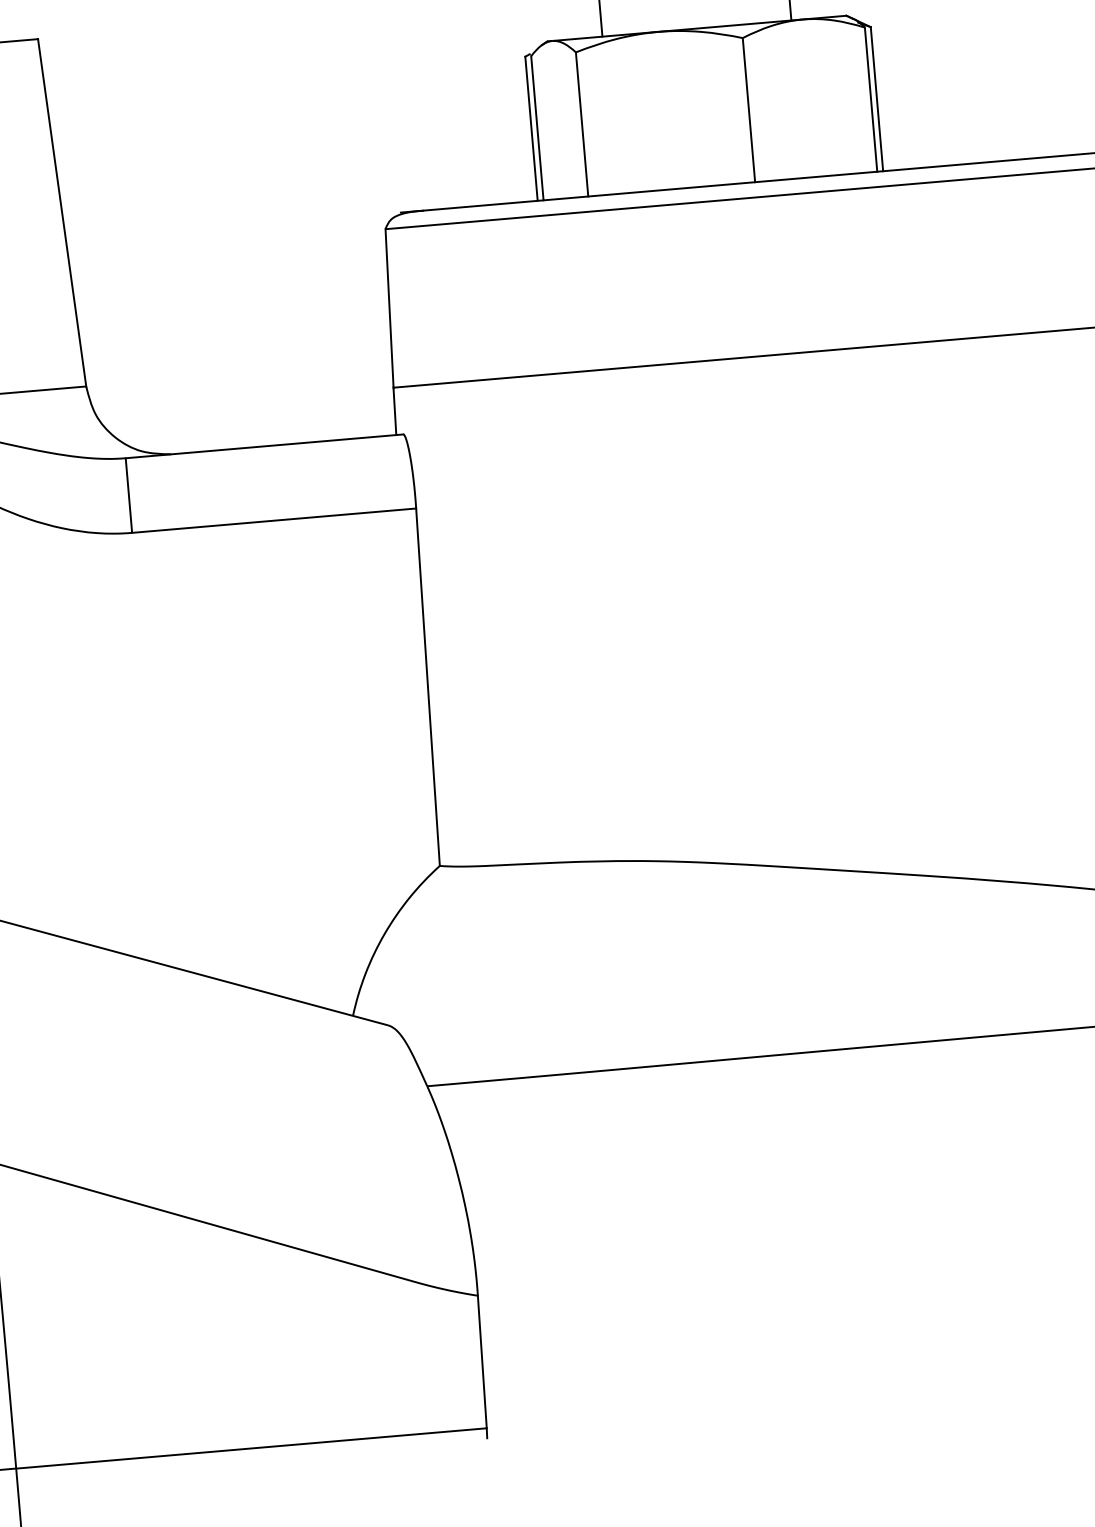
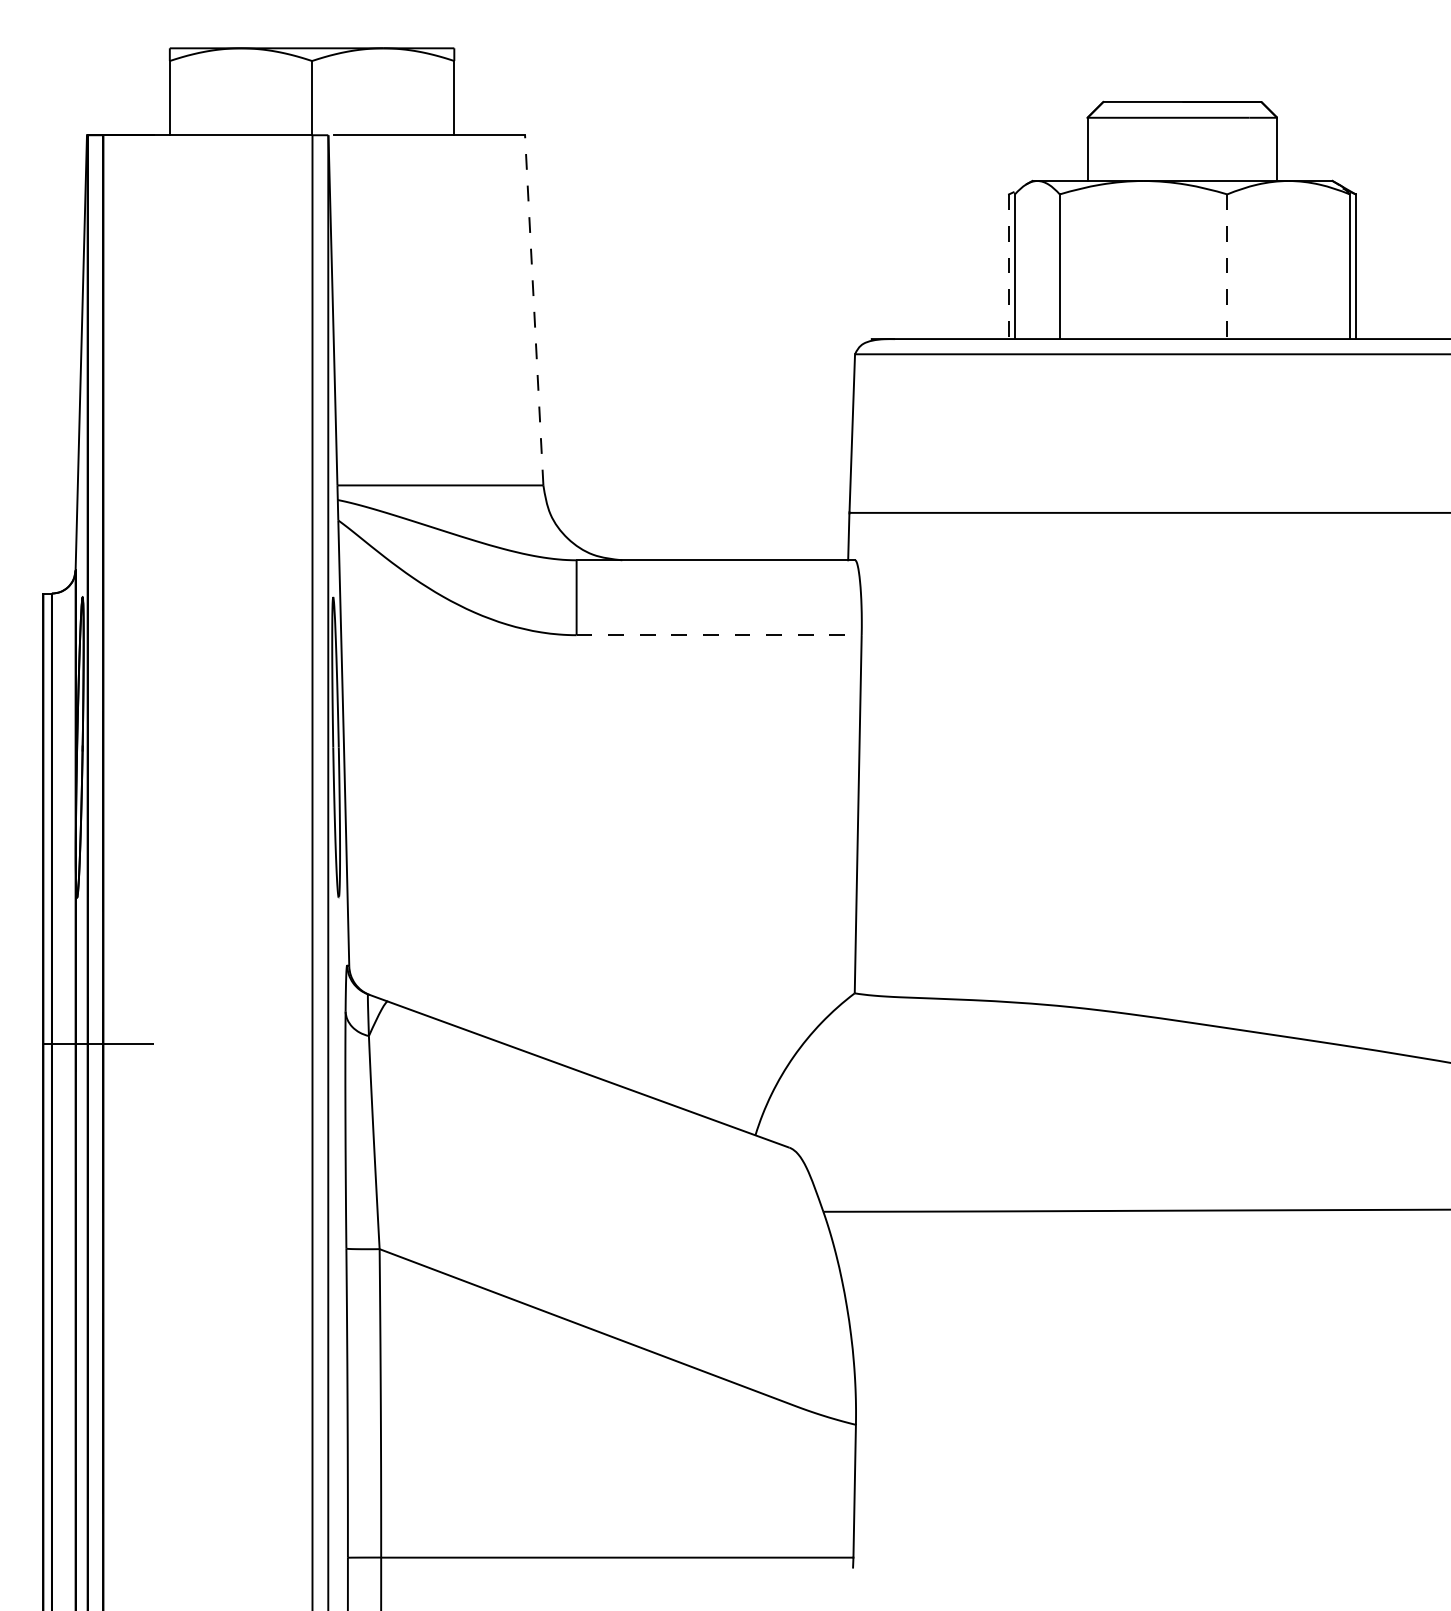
line: (749, 110) -> (1227, 267), solid -> dashed
line: (532, 129) -> (1009, 267), solid -> dashed
line: (62, 211) -> (534, 309), solid -> dashed
line: (274, 520) -> (719, 635), solid -> dashed

